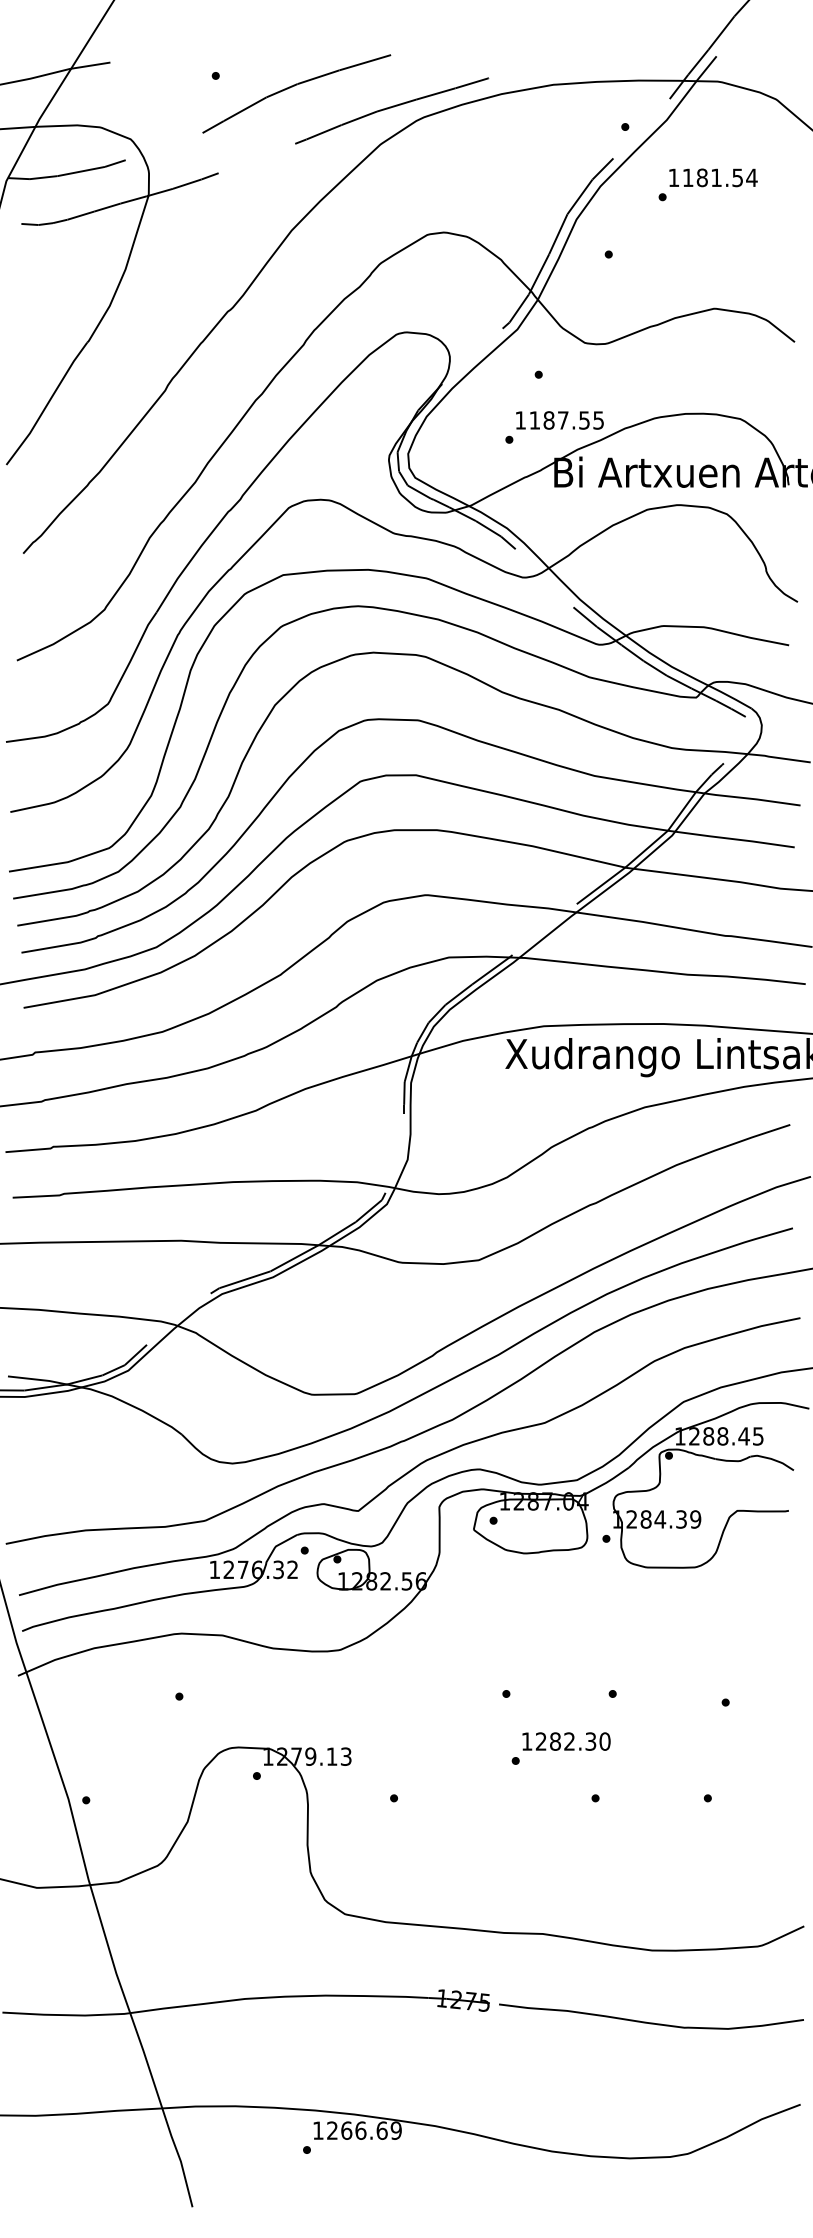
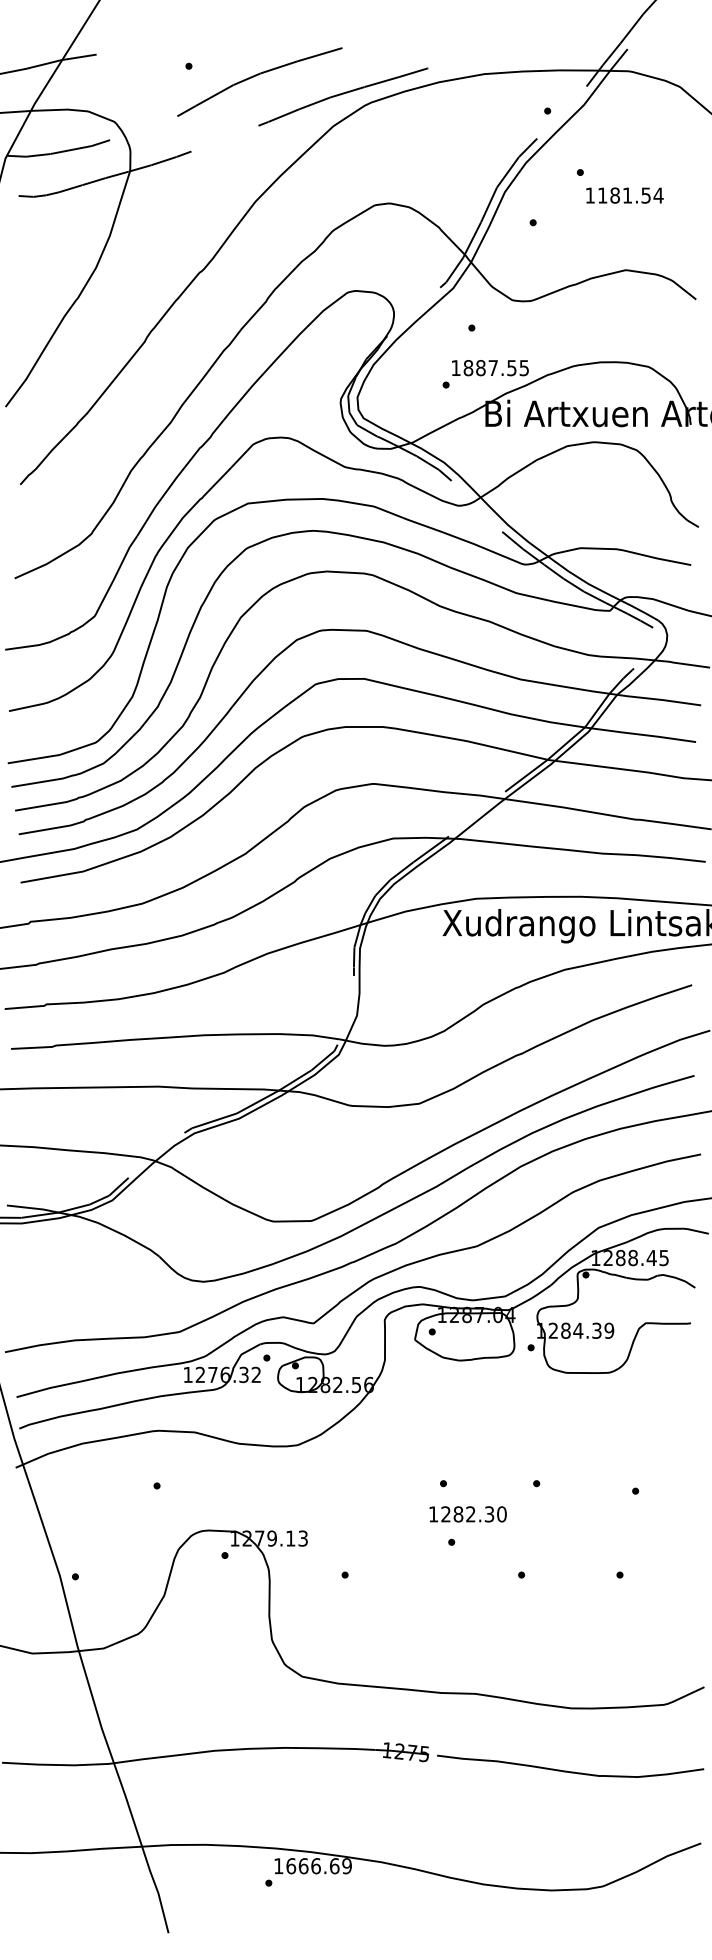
text: (713, 177) -> (624, 195), moved
text: (534, 420) -> (468, 368), 1187.55 -> 1887.55
text: (565, 1741) -> (467, 1514), moved
text: (332, 2131) -> (291, 1866), 1266.69 -> 1666.69

